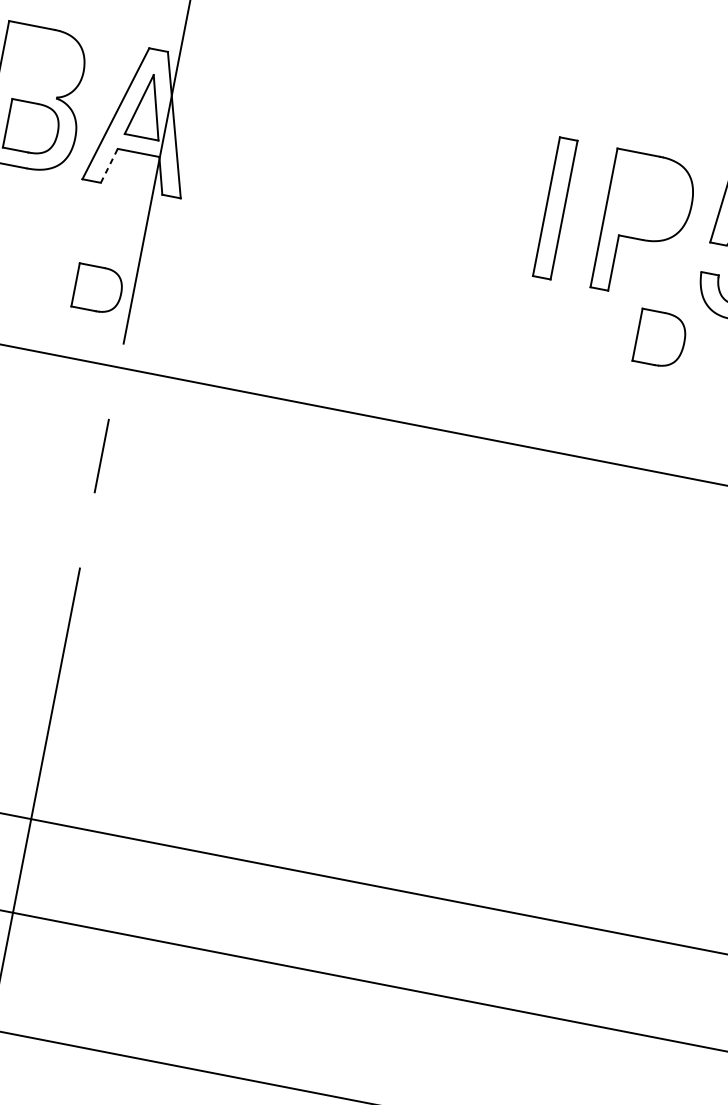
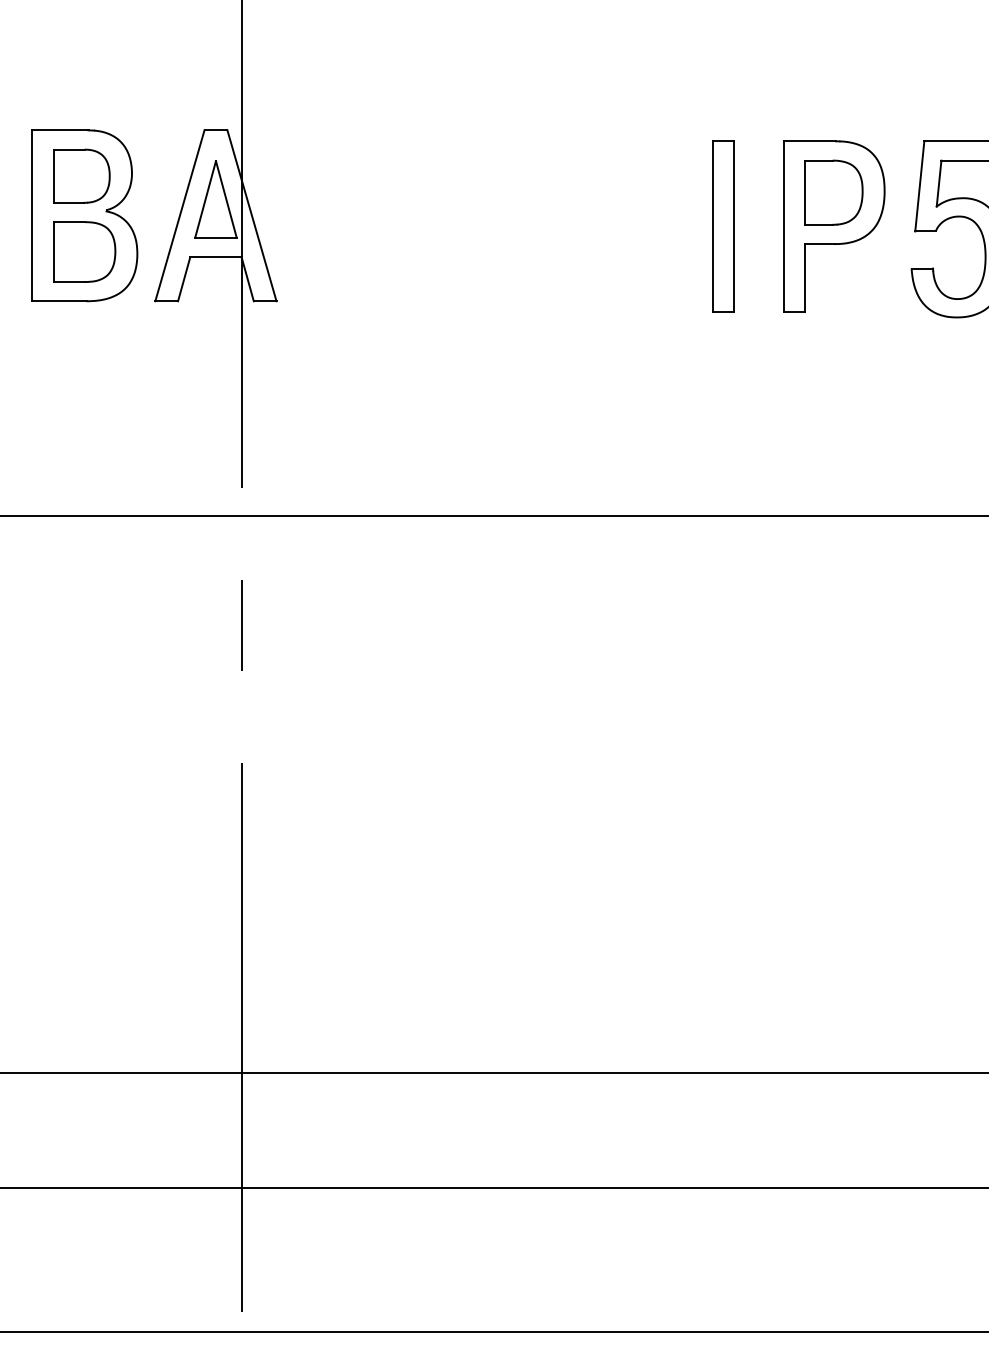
line: (109, 166) -> (184, 279), dashed -> solid
part: (98, 288) -> (81, 175), moved
part: (660, 338) -> (833, 192), moved

